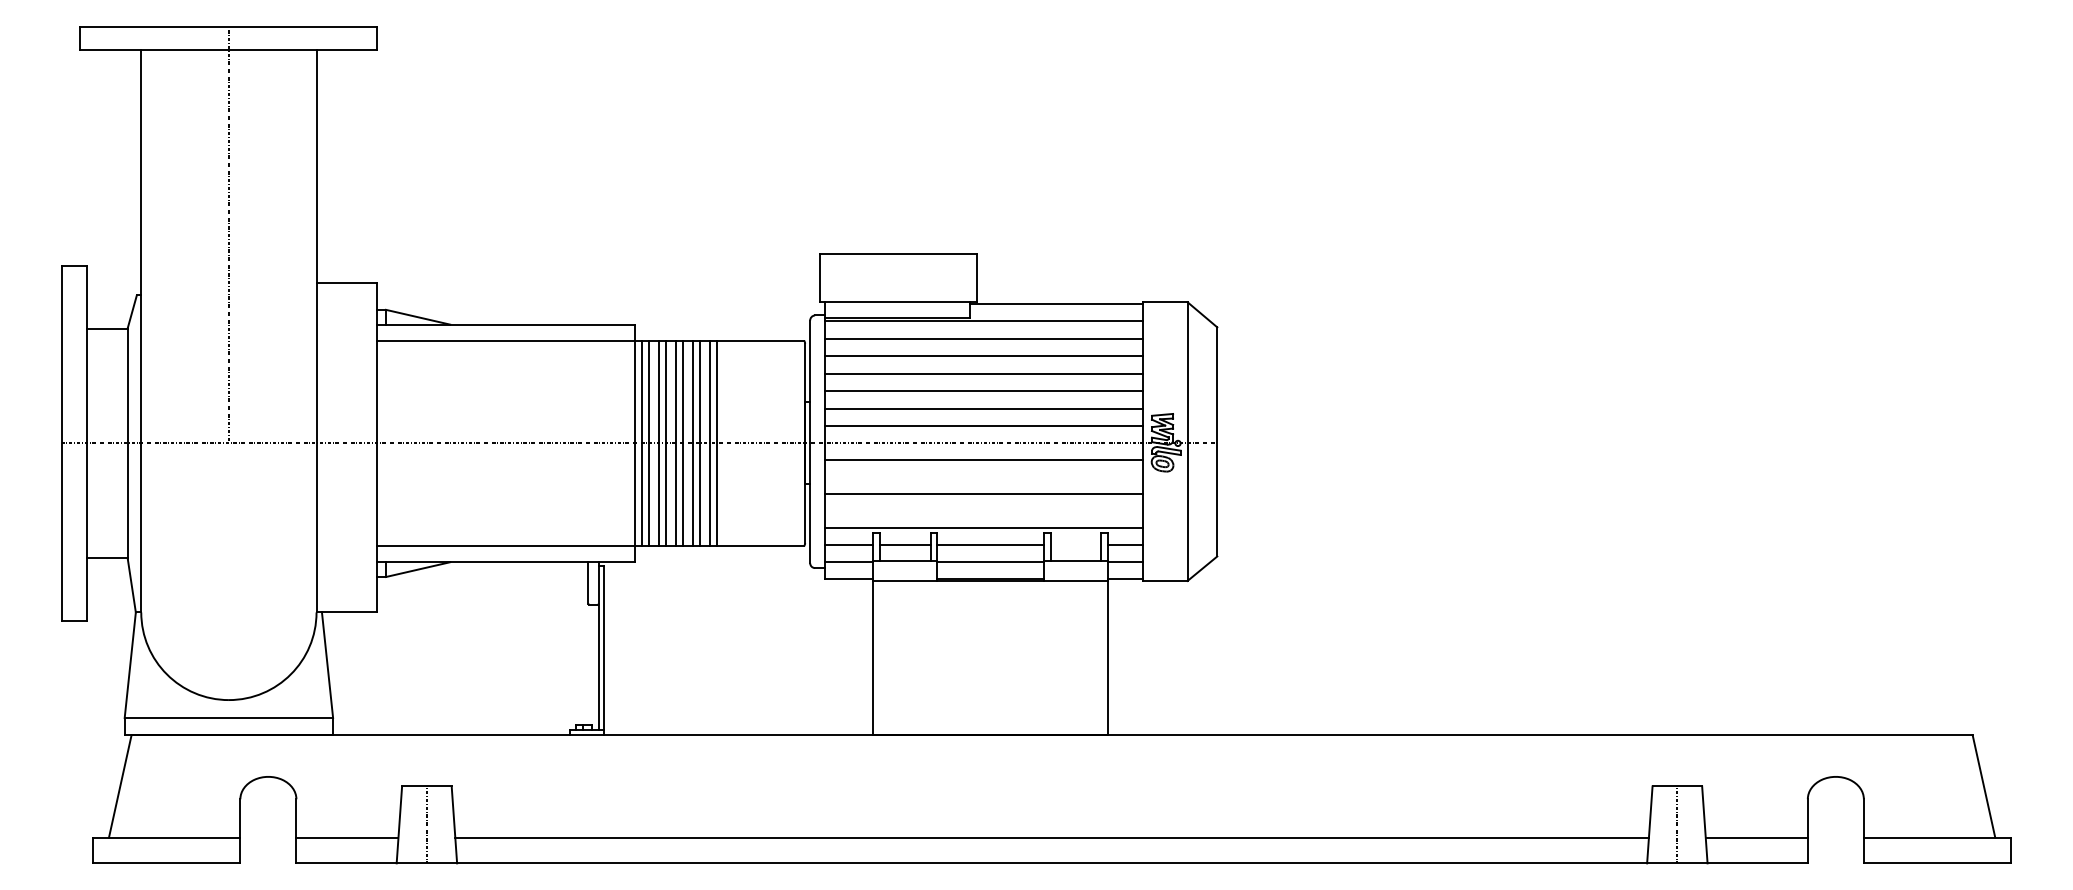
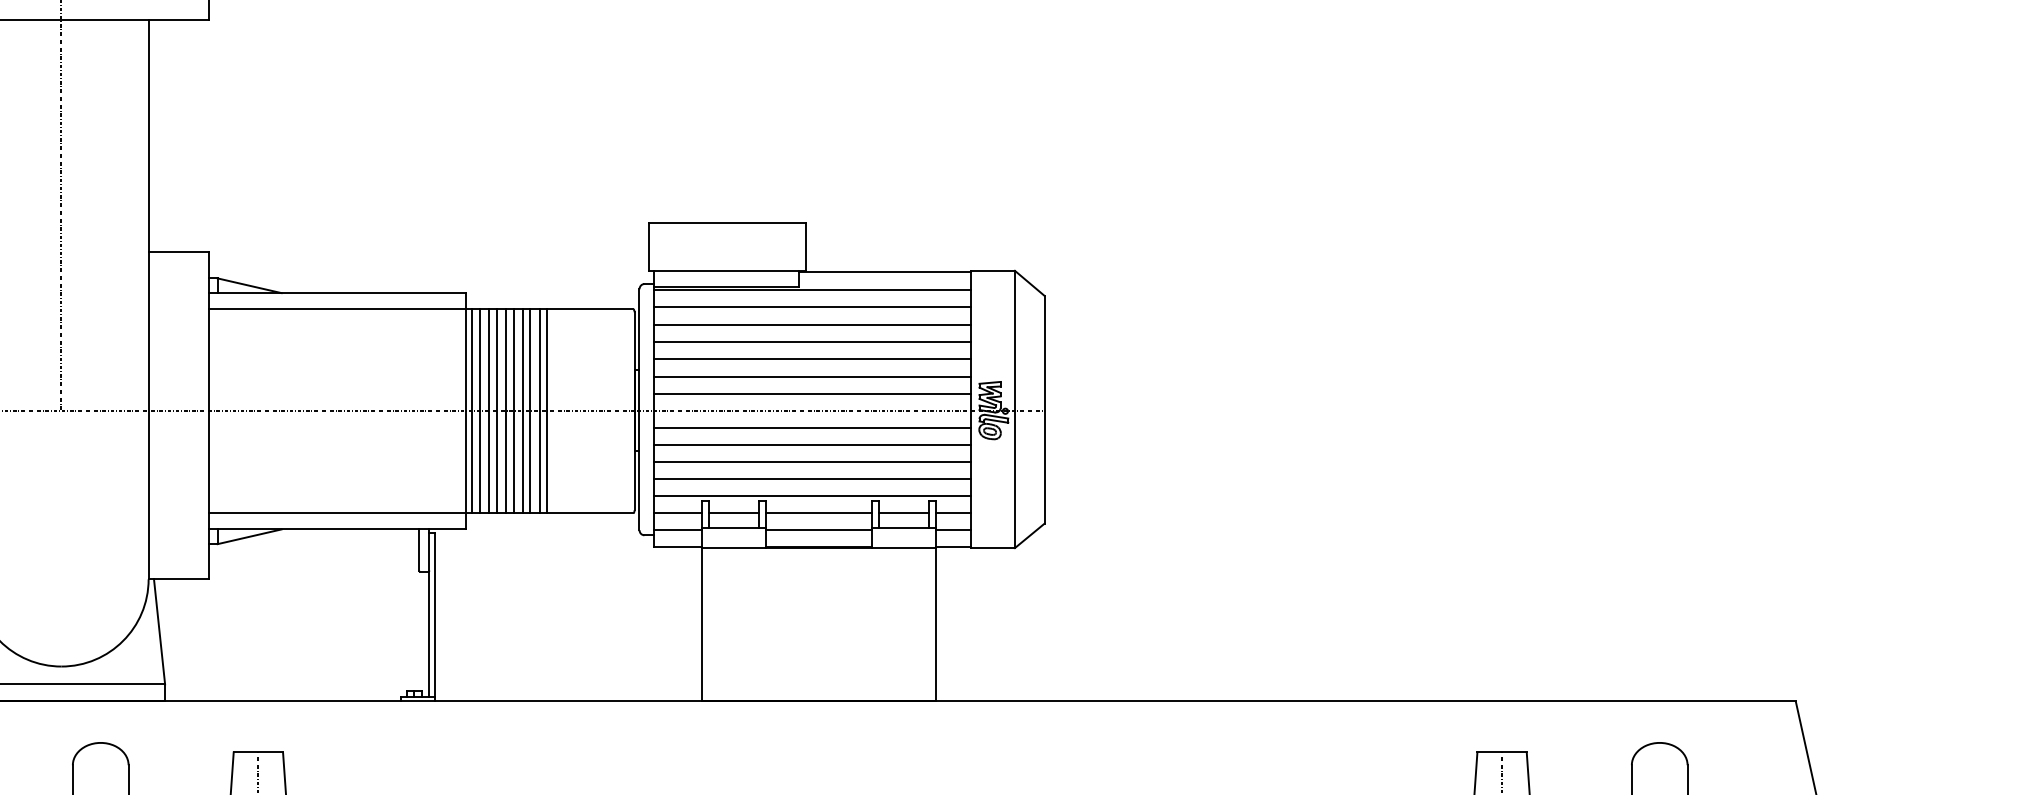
line: (983, 477) -> (811, 445), added
line: (983, 511) -> (811, 478), added
line: (1075, 545) -> (903, 512), added

